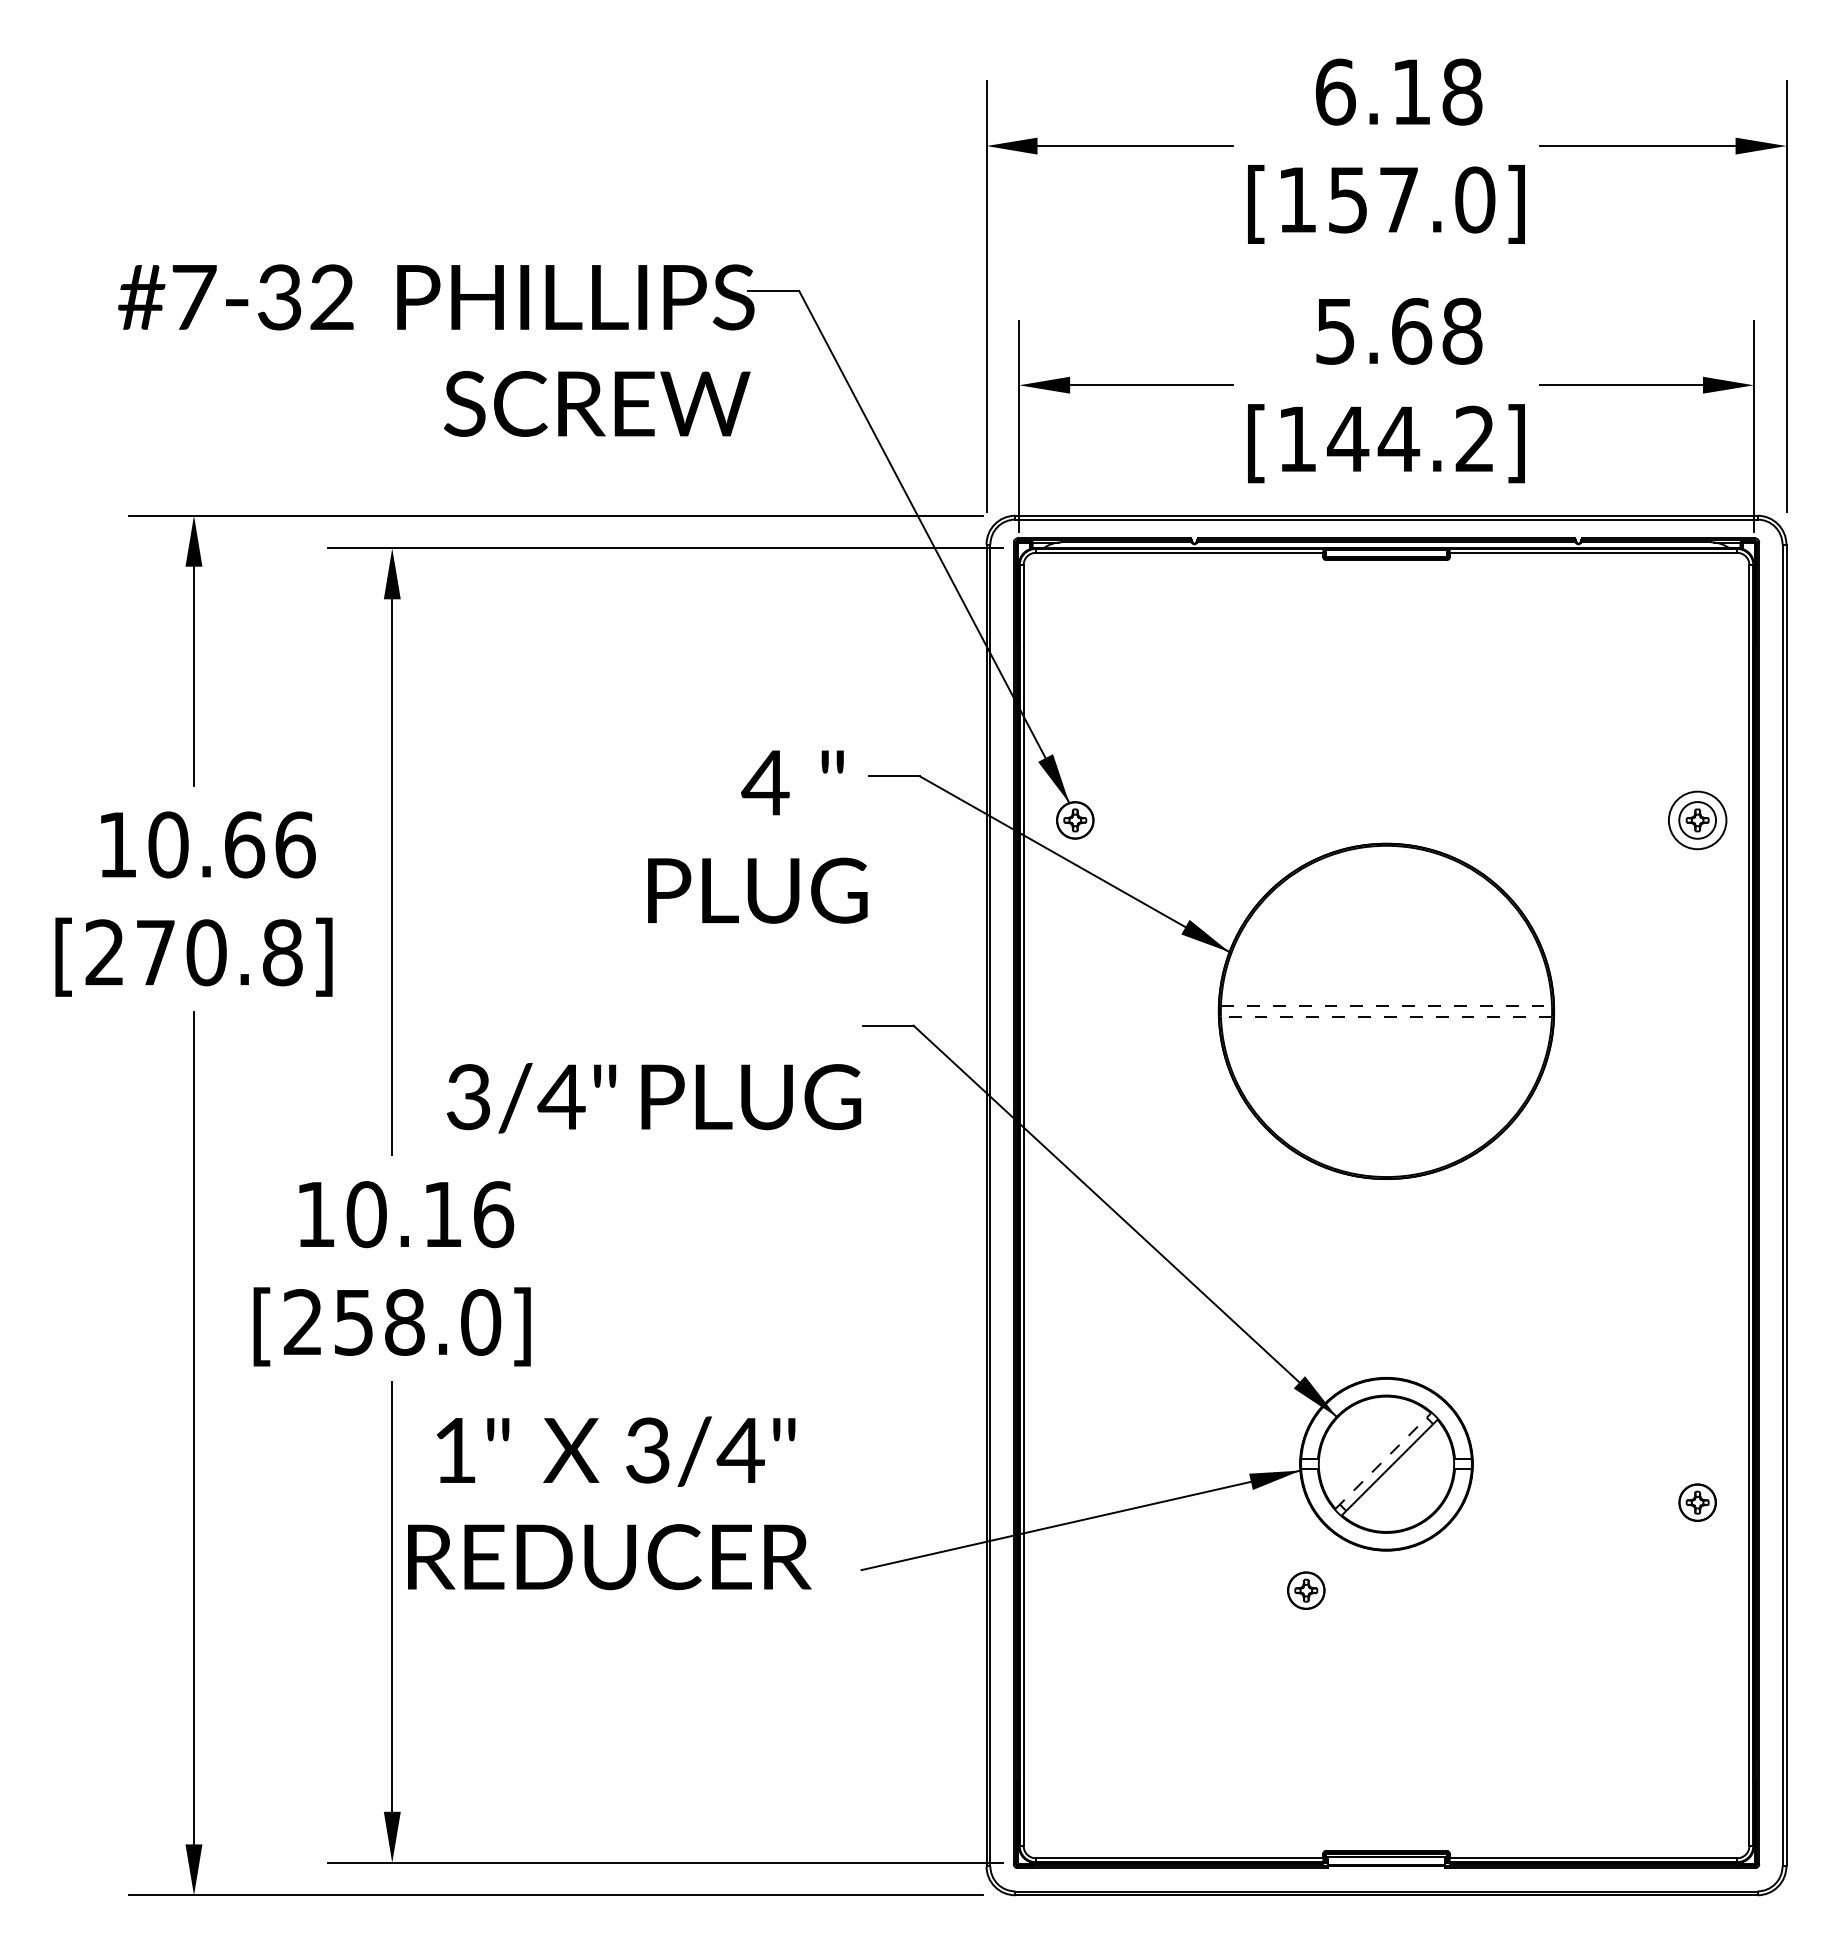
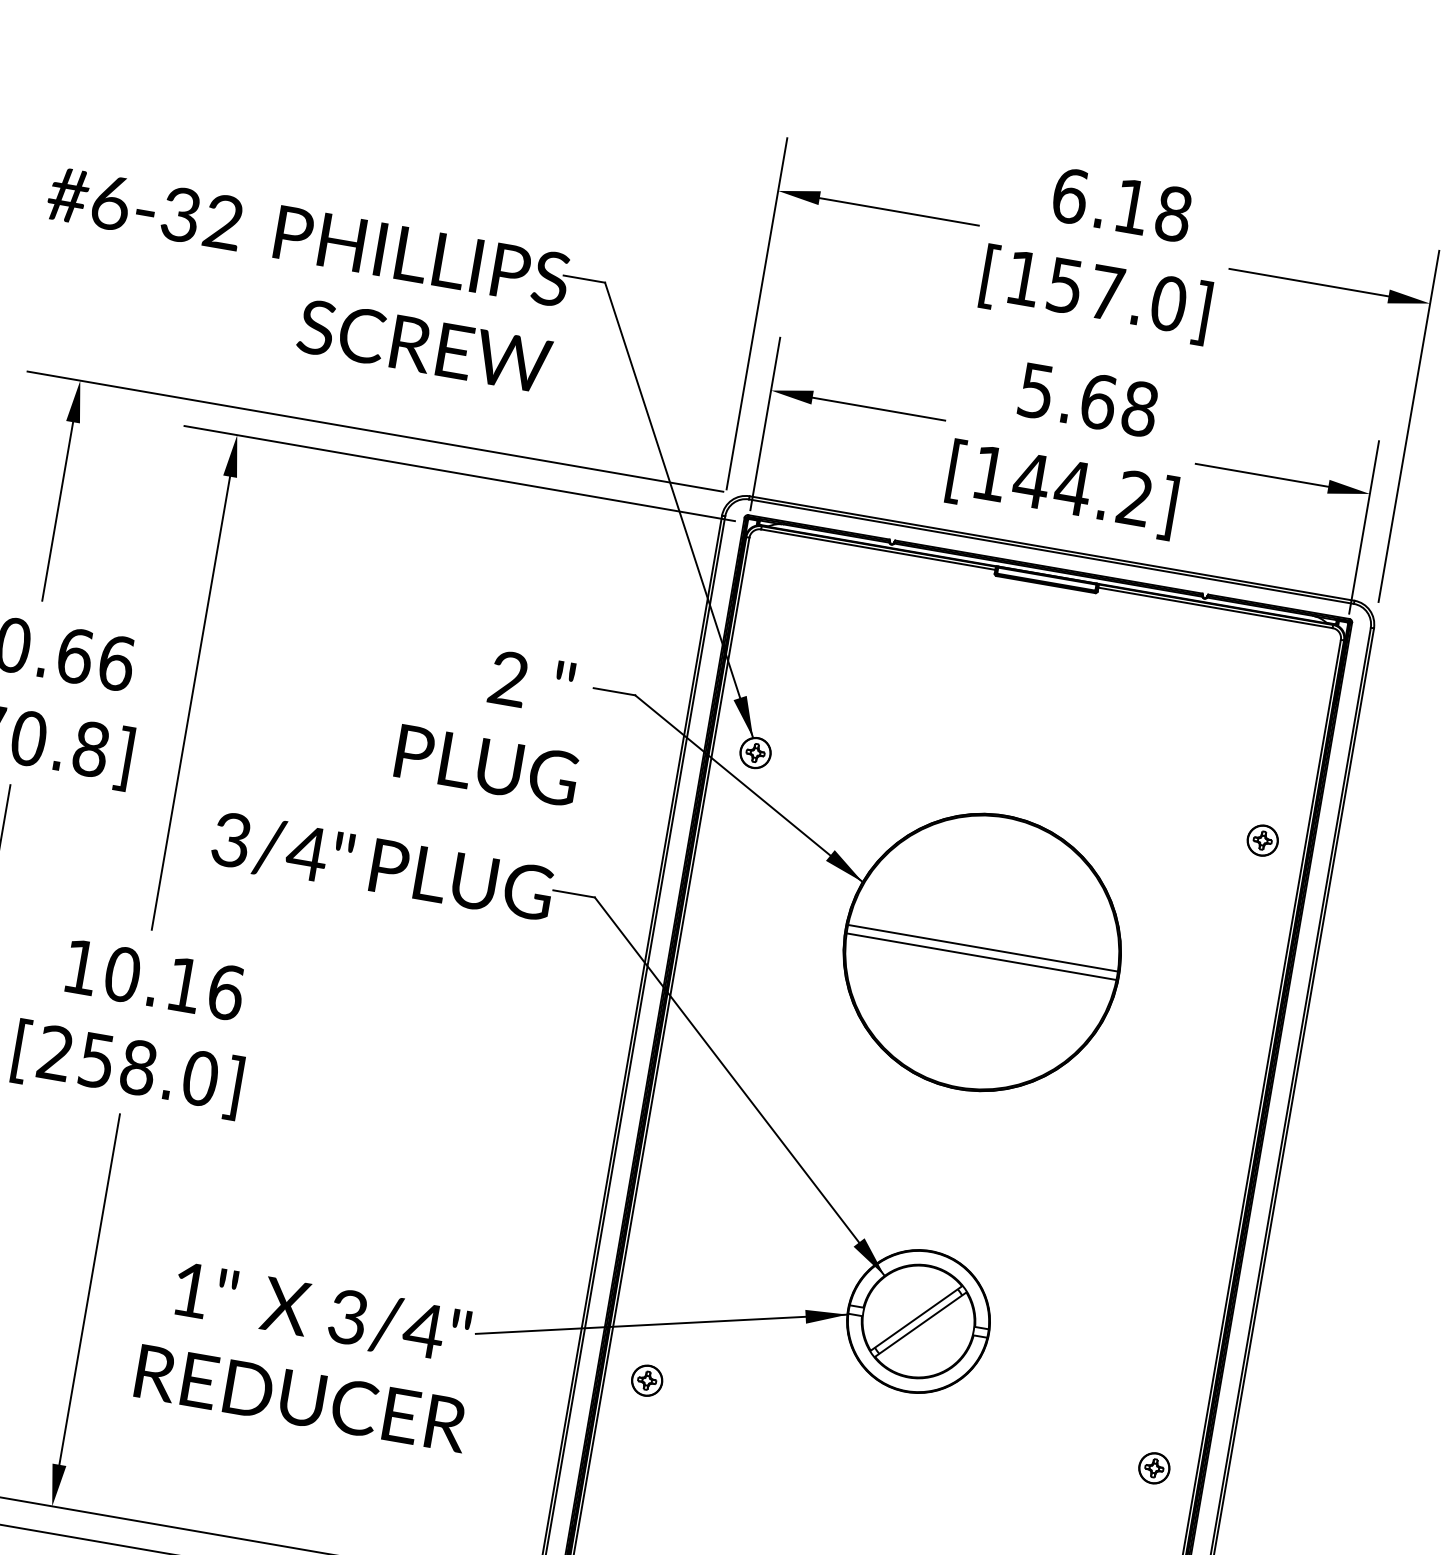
text: (194, 297) -> (111, 202), #7-32 -> #6-32
text: (765, 782) -> (508, 678), 4 -> 2
circle: (1697, 820) -> (1262, 840), size x0.62
line: (1386, 1006) -> (983, 948), dashed -> solid
line: (1386, 1016) -> (981, 956), dashed -> solid
text: (653, 1098) -> (381, 867), moved
line: (1383, 1461) -> (916, 1318), dashed -> solid
part: (1697, 1502) -> (1154, 1468), moved
text: (609, 1503) -> (309, 1354), moved
part: (1306, 1590) -> (647, 1380), moved

